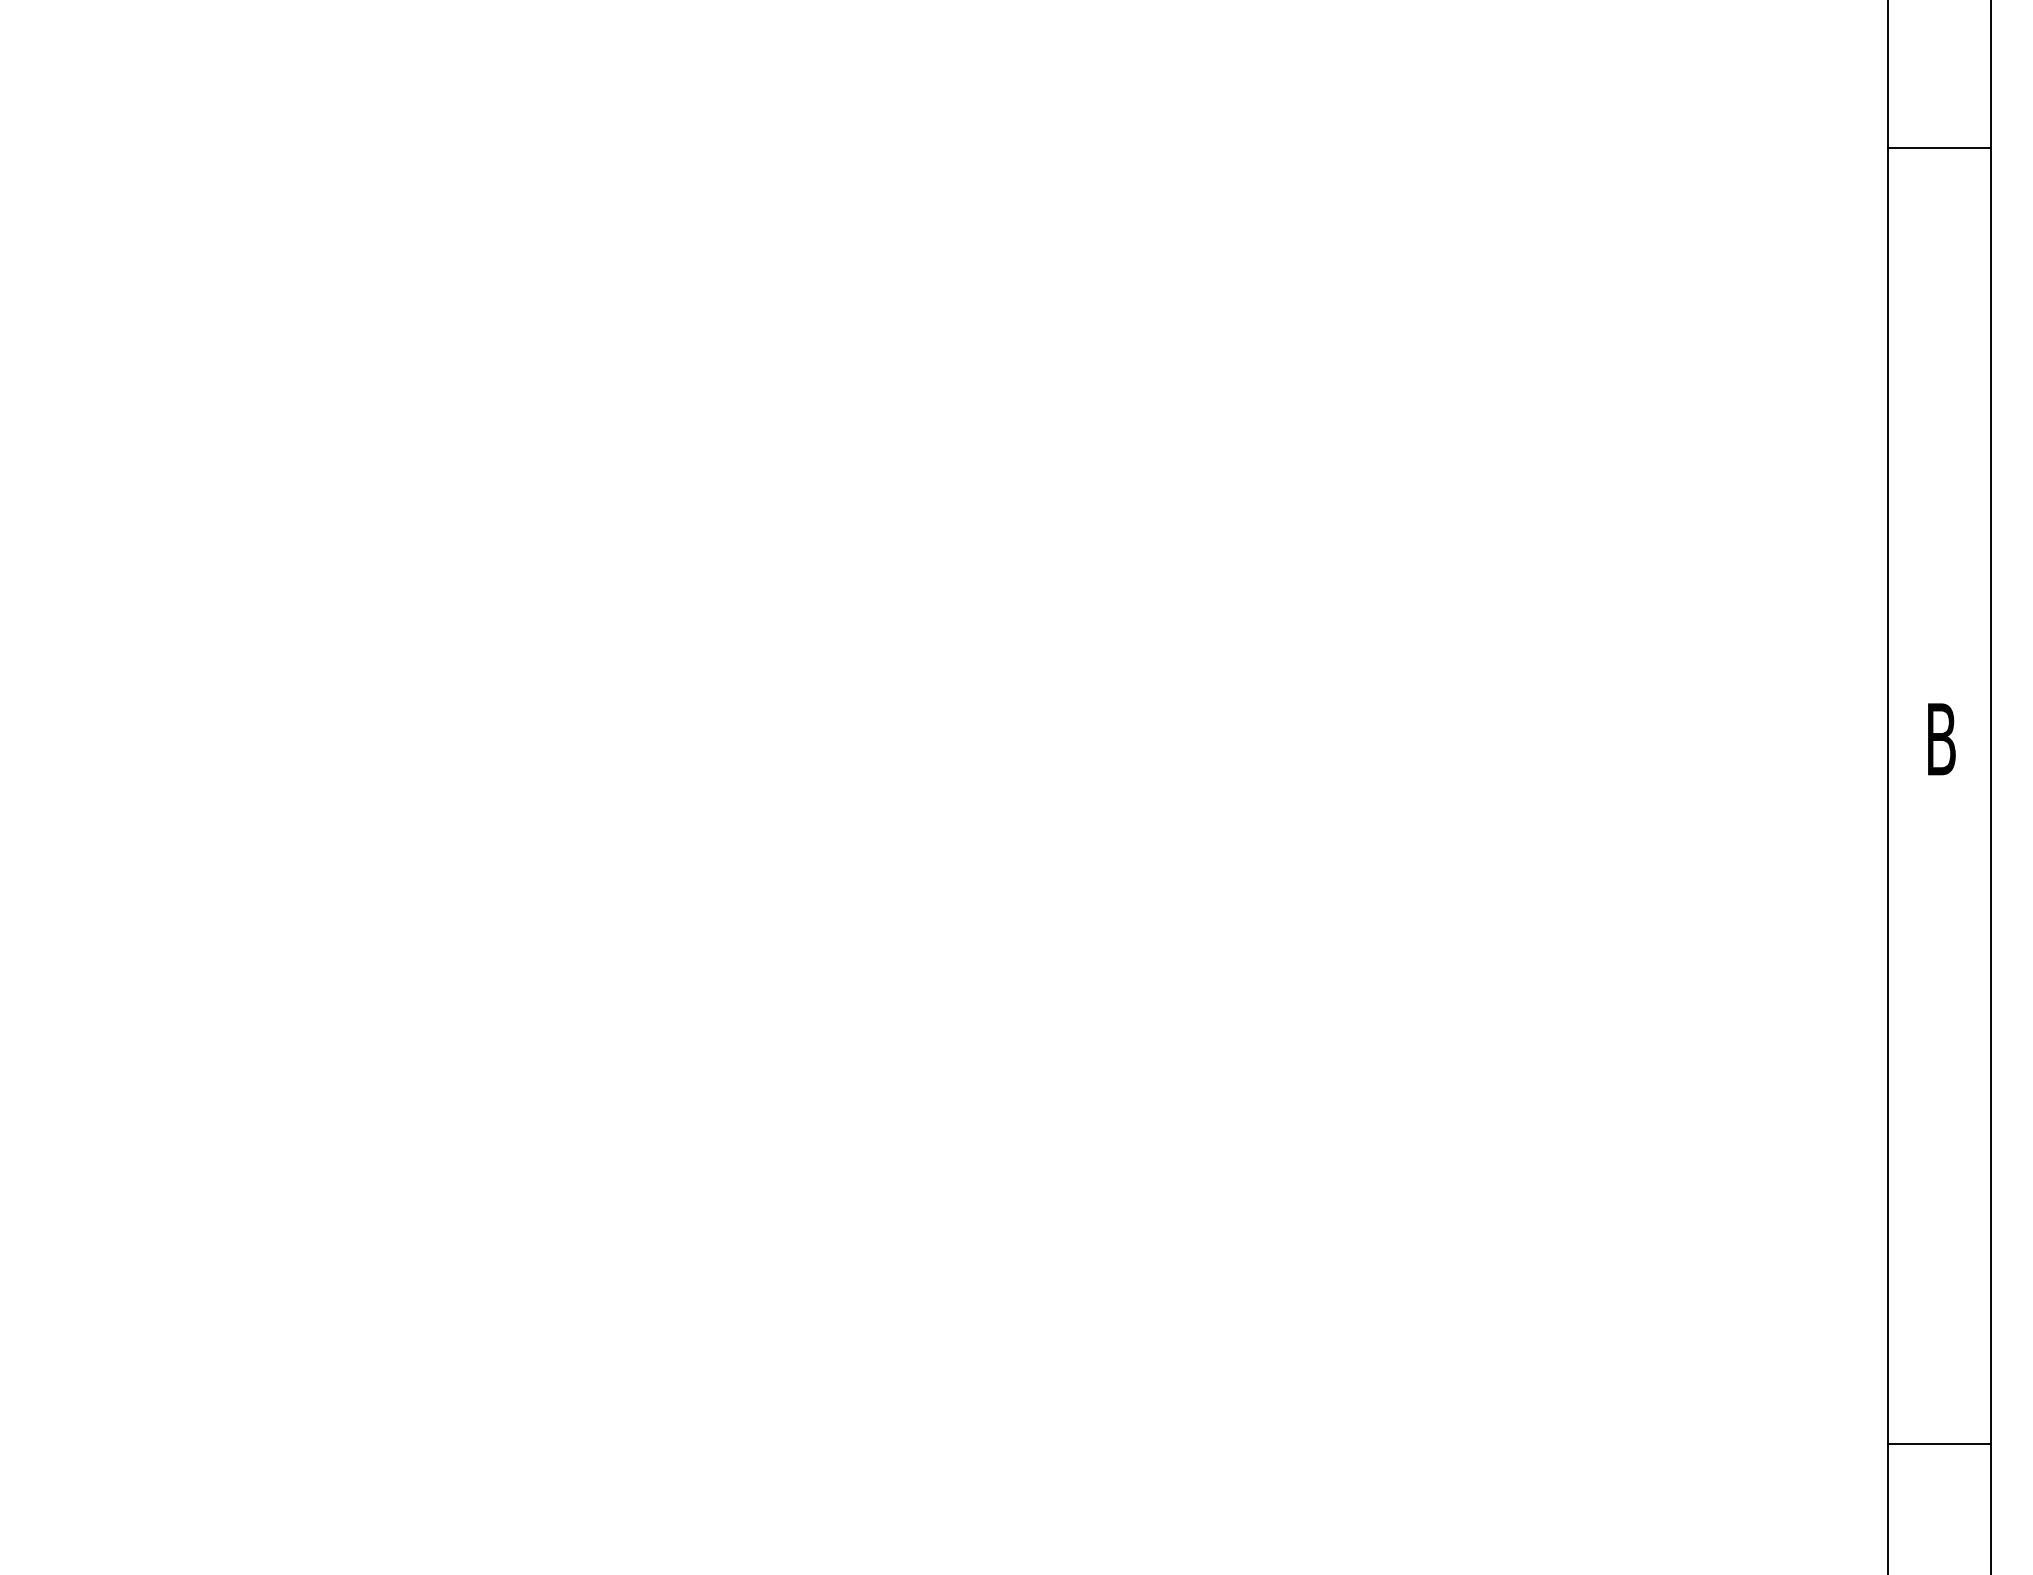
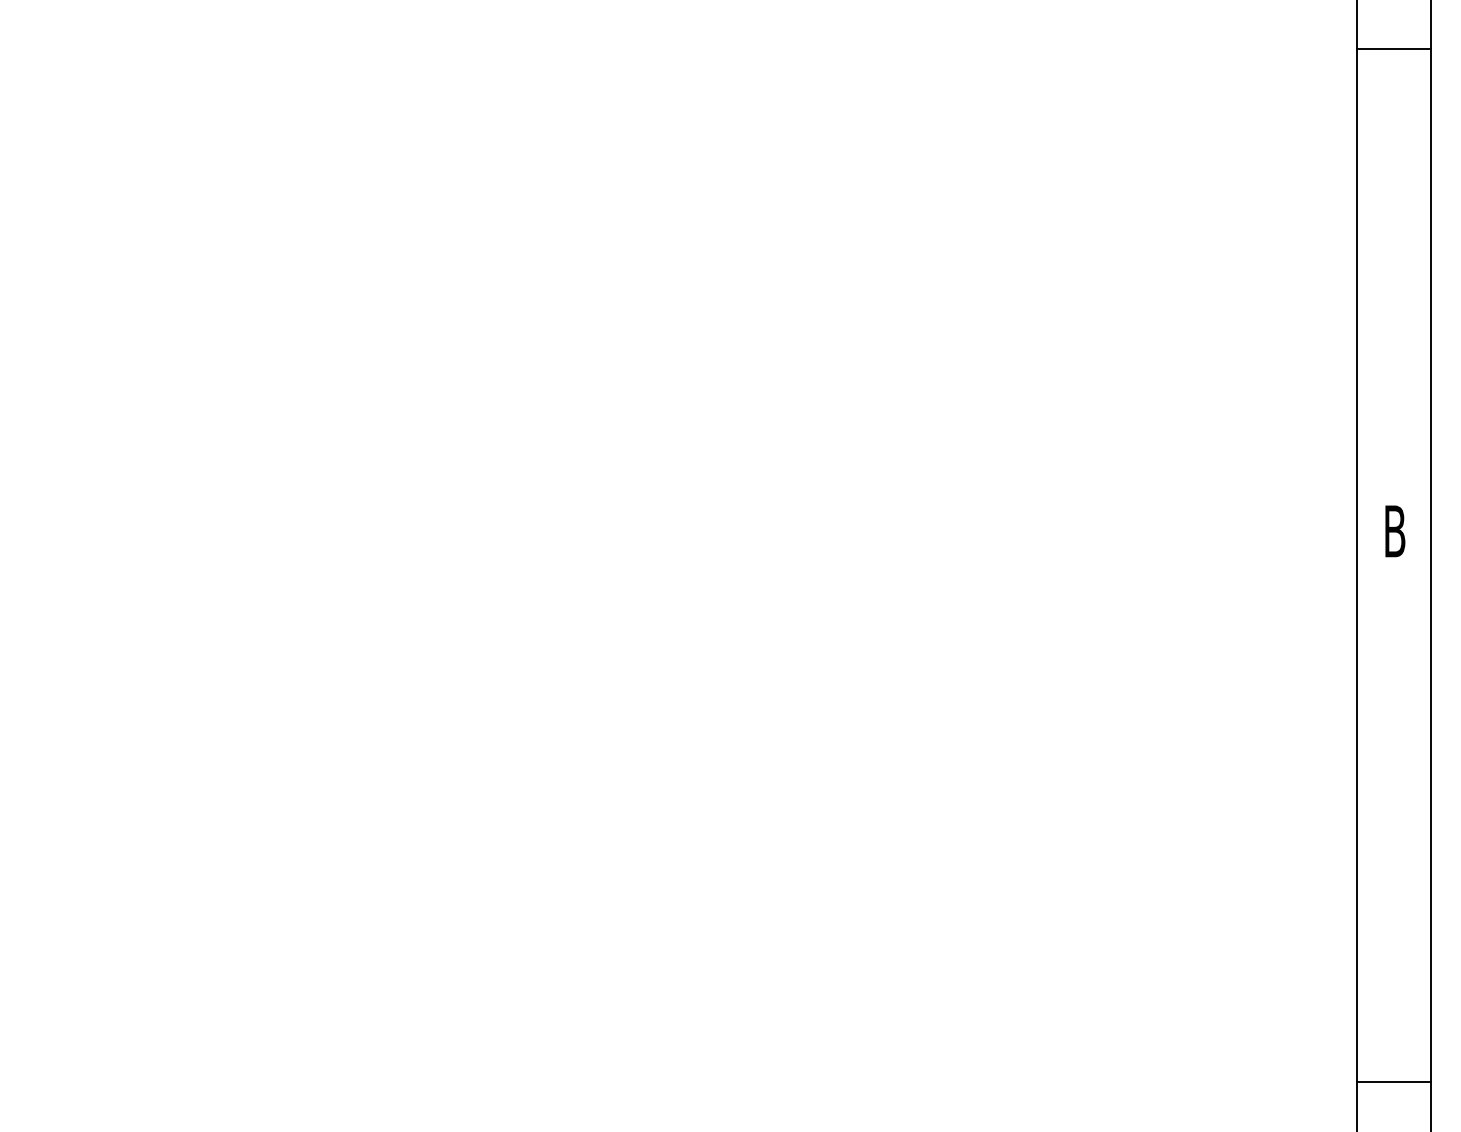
line: (1939, 148) -> (1393, 48), moved
line: (1939, 1444) -> (1393, 1081), moved

